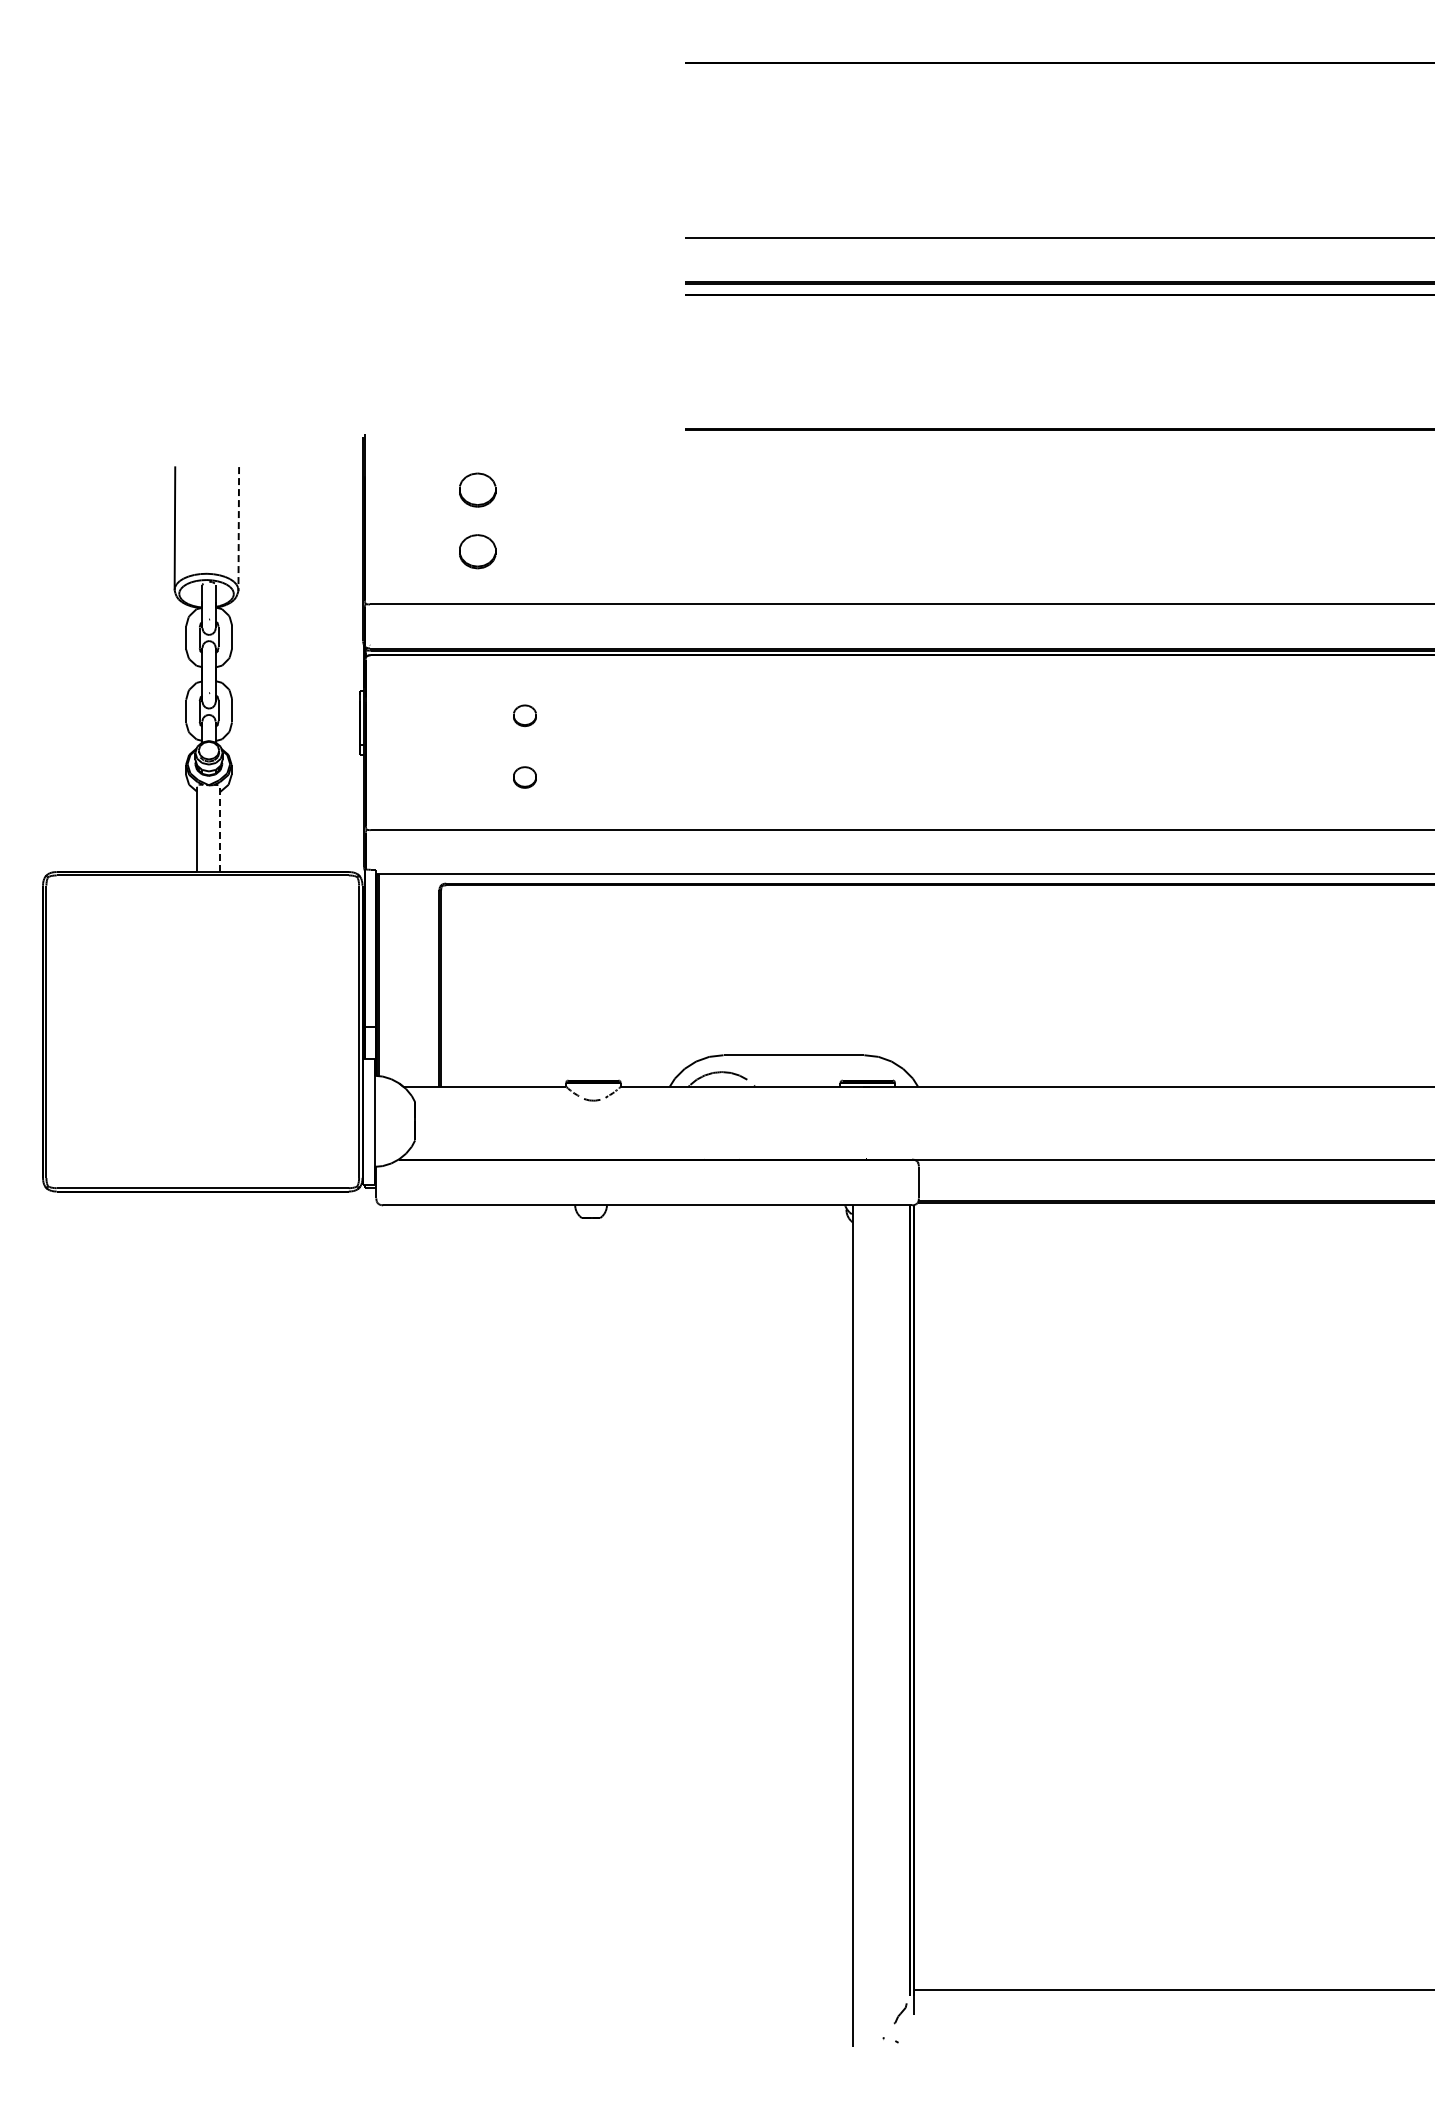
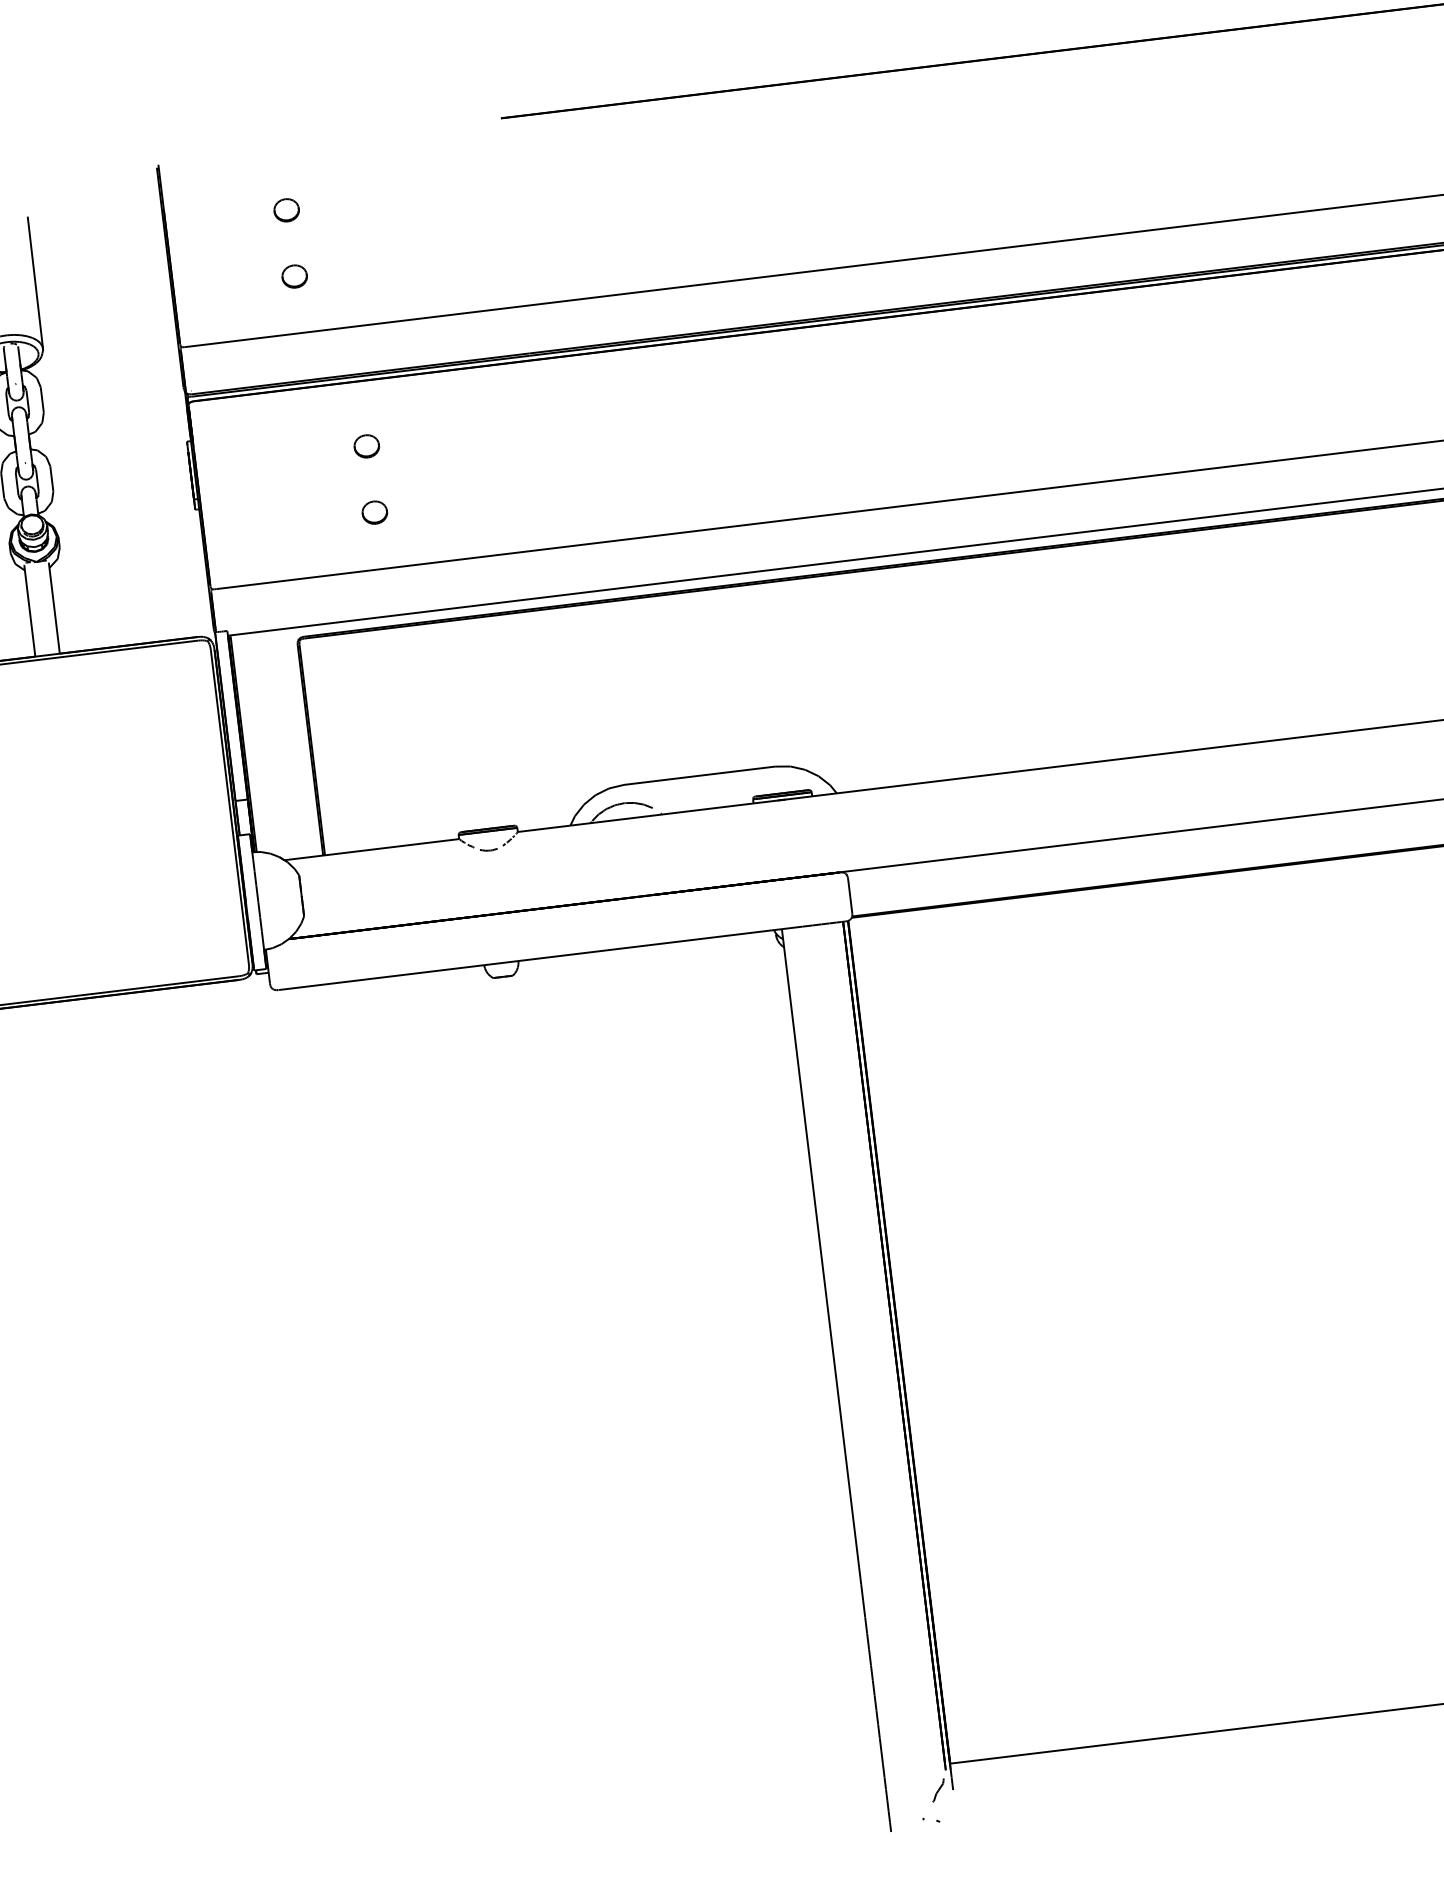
part: (477, 489) -> (286, 209), size x0.62
line: (238, 529) -> (35, 283), dashed -> solid
part: (477, 551) -> (294, 276), size x0.62
line: (220, 829) -> (54, 607), dashed -> solid

